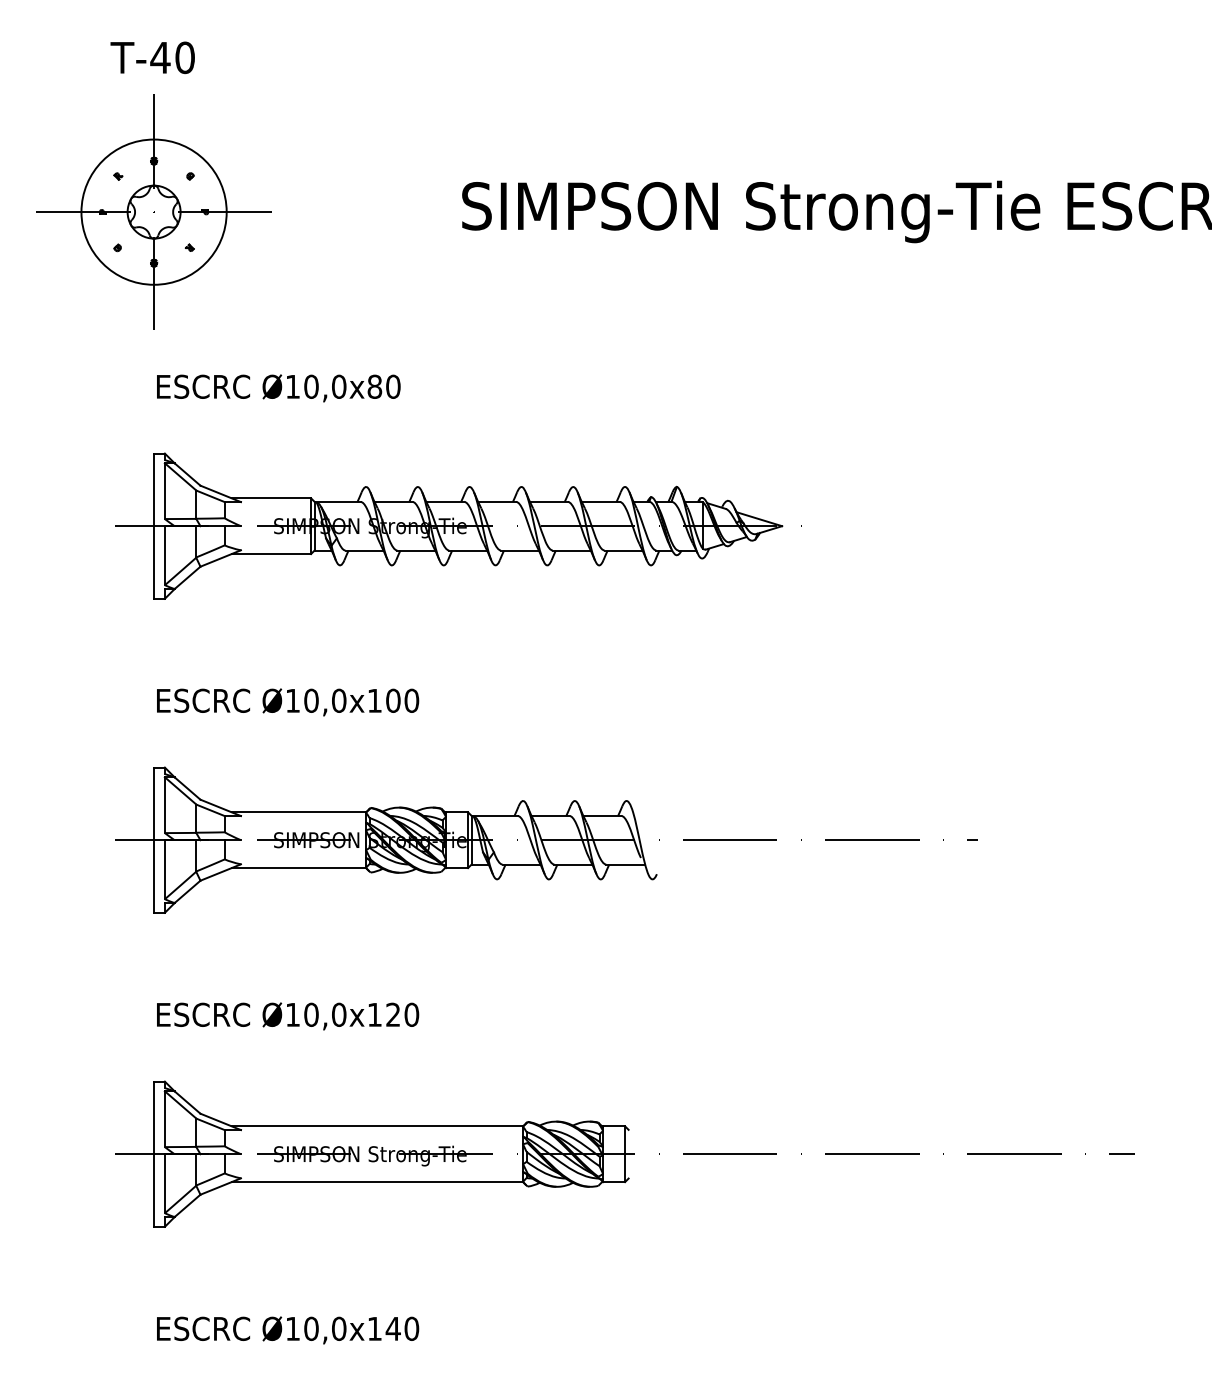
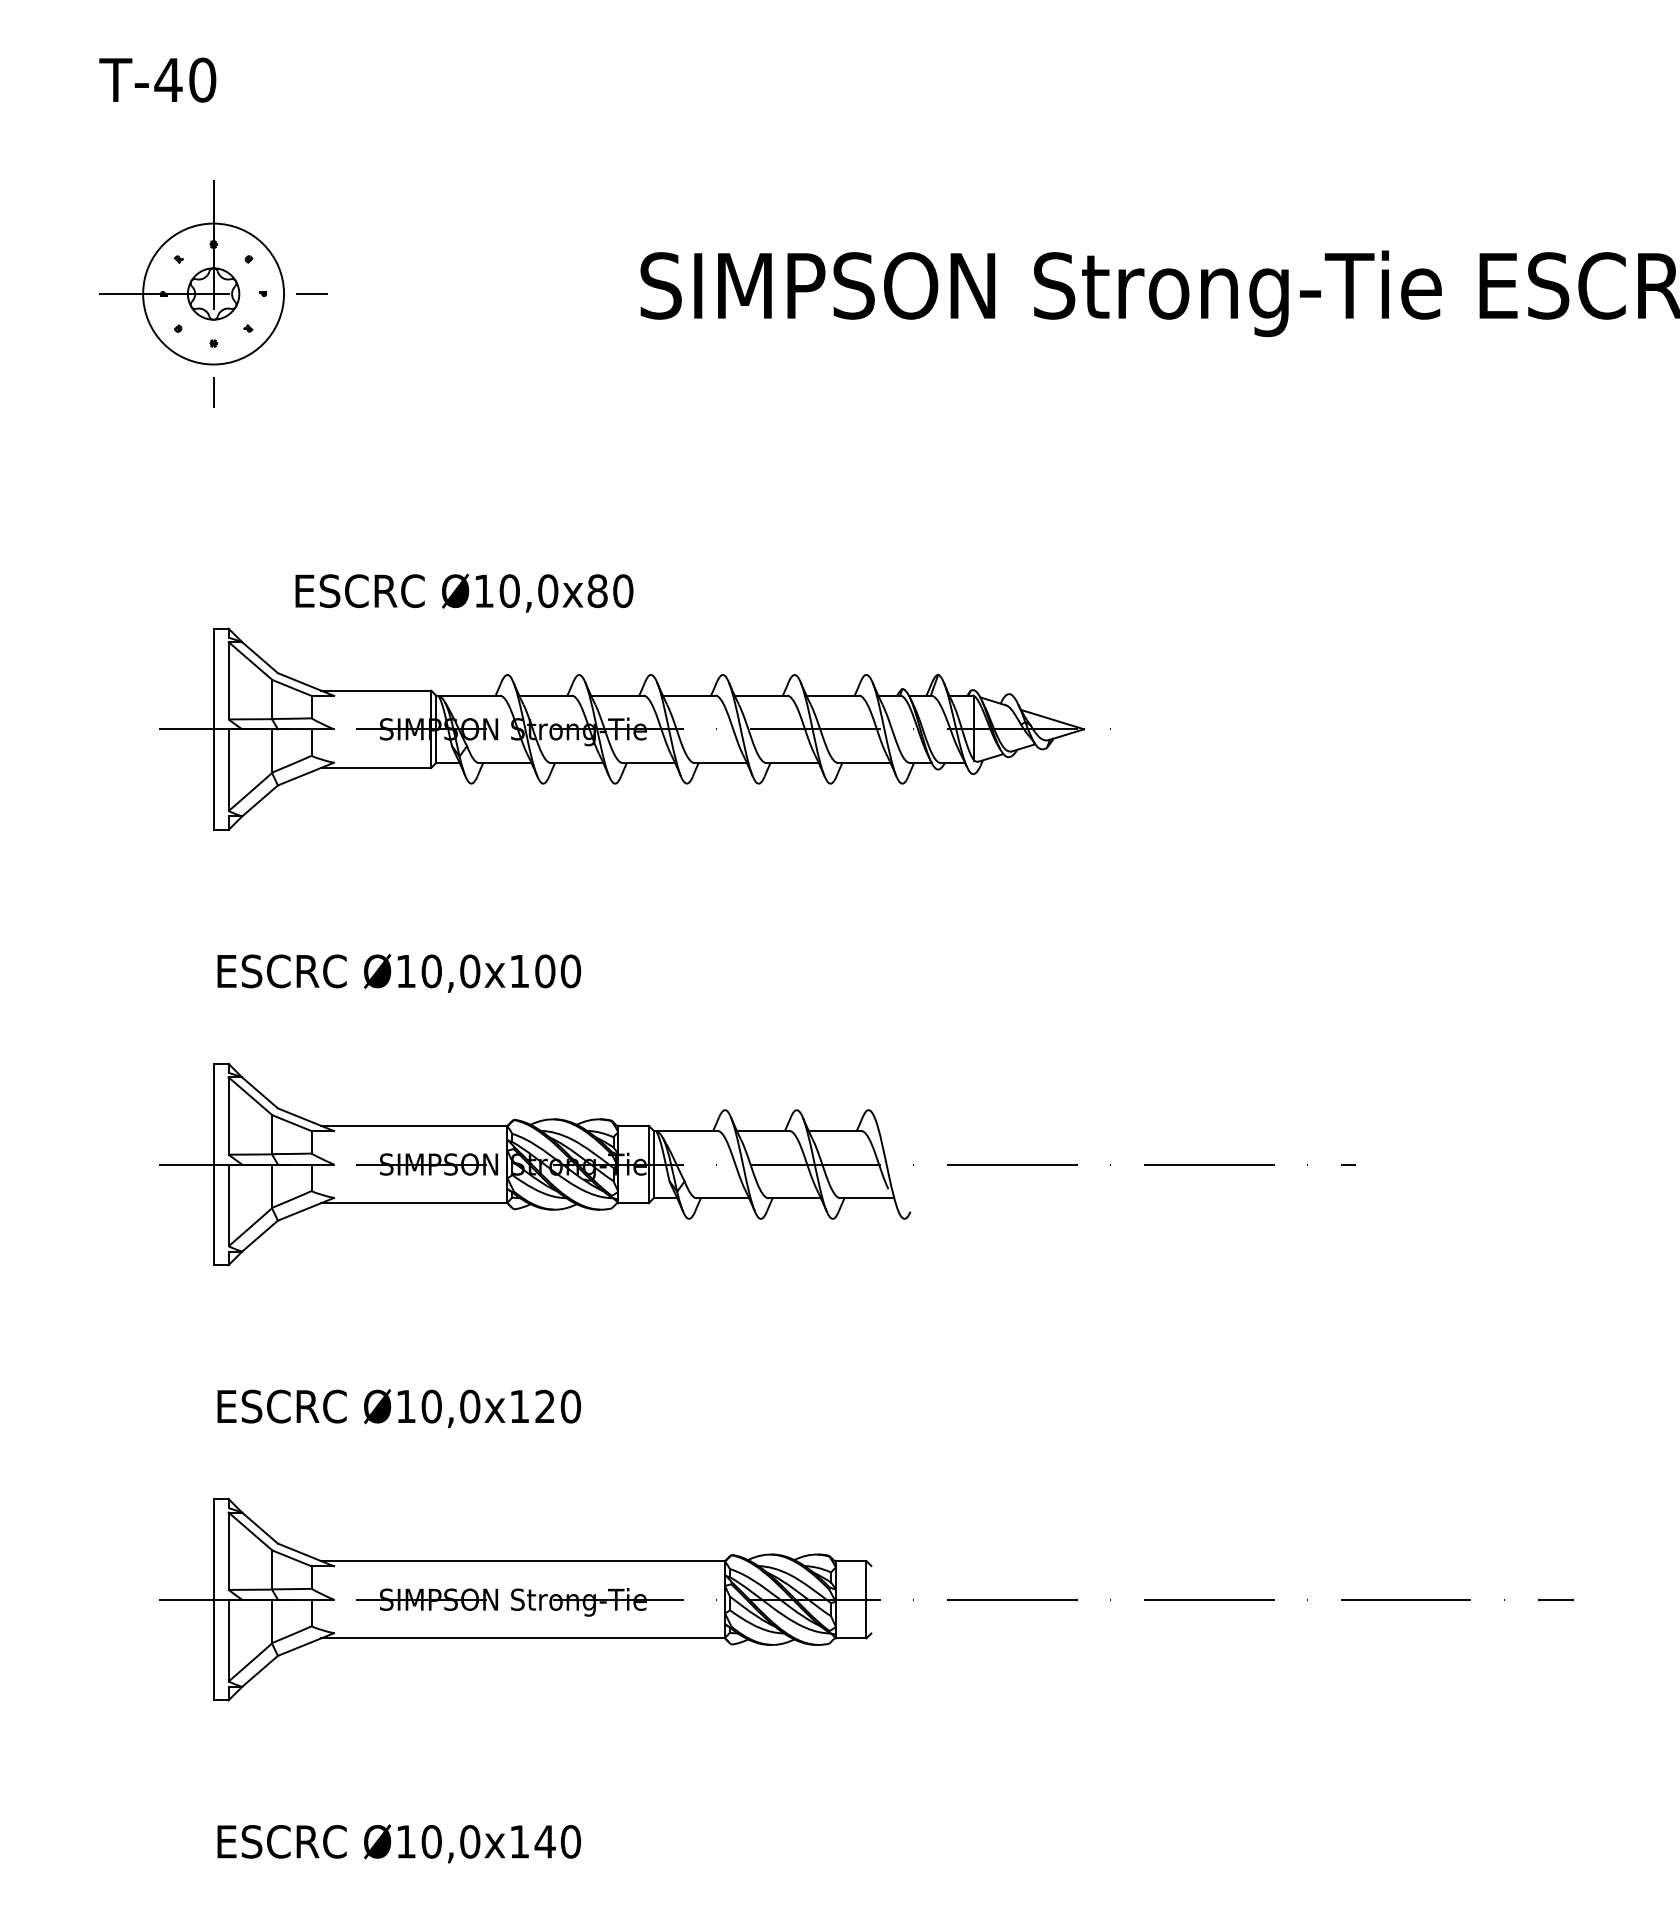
text: (152, 57) -> (157, 79), moved
part: (153, 211) -> (213, 293), size x0.7
text: (278, 387) -> (464, 592), moved

